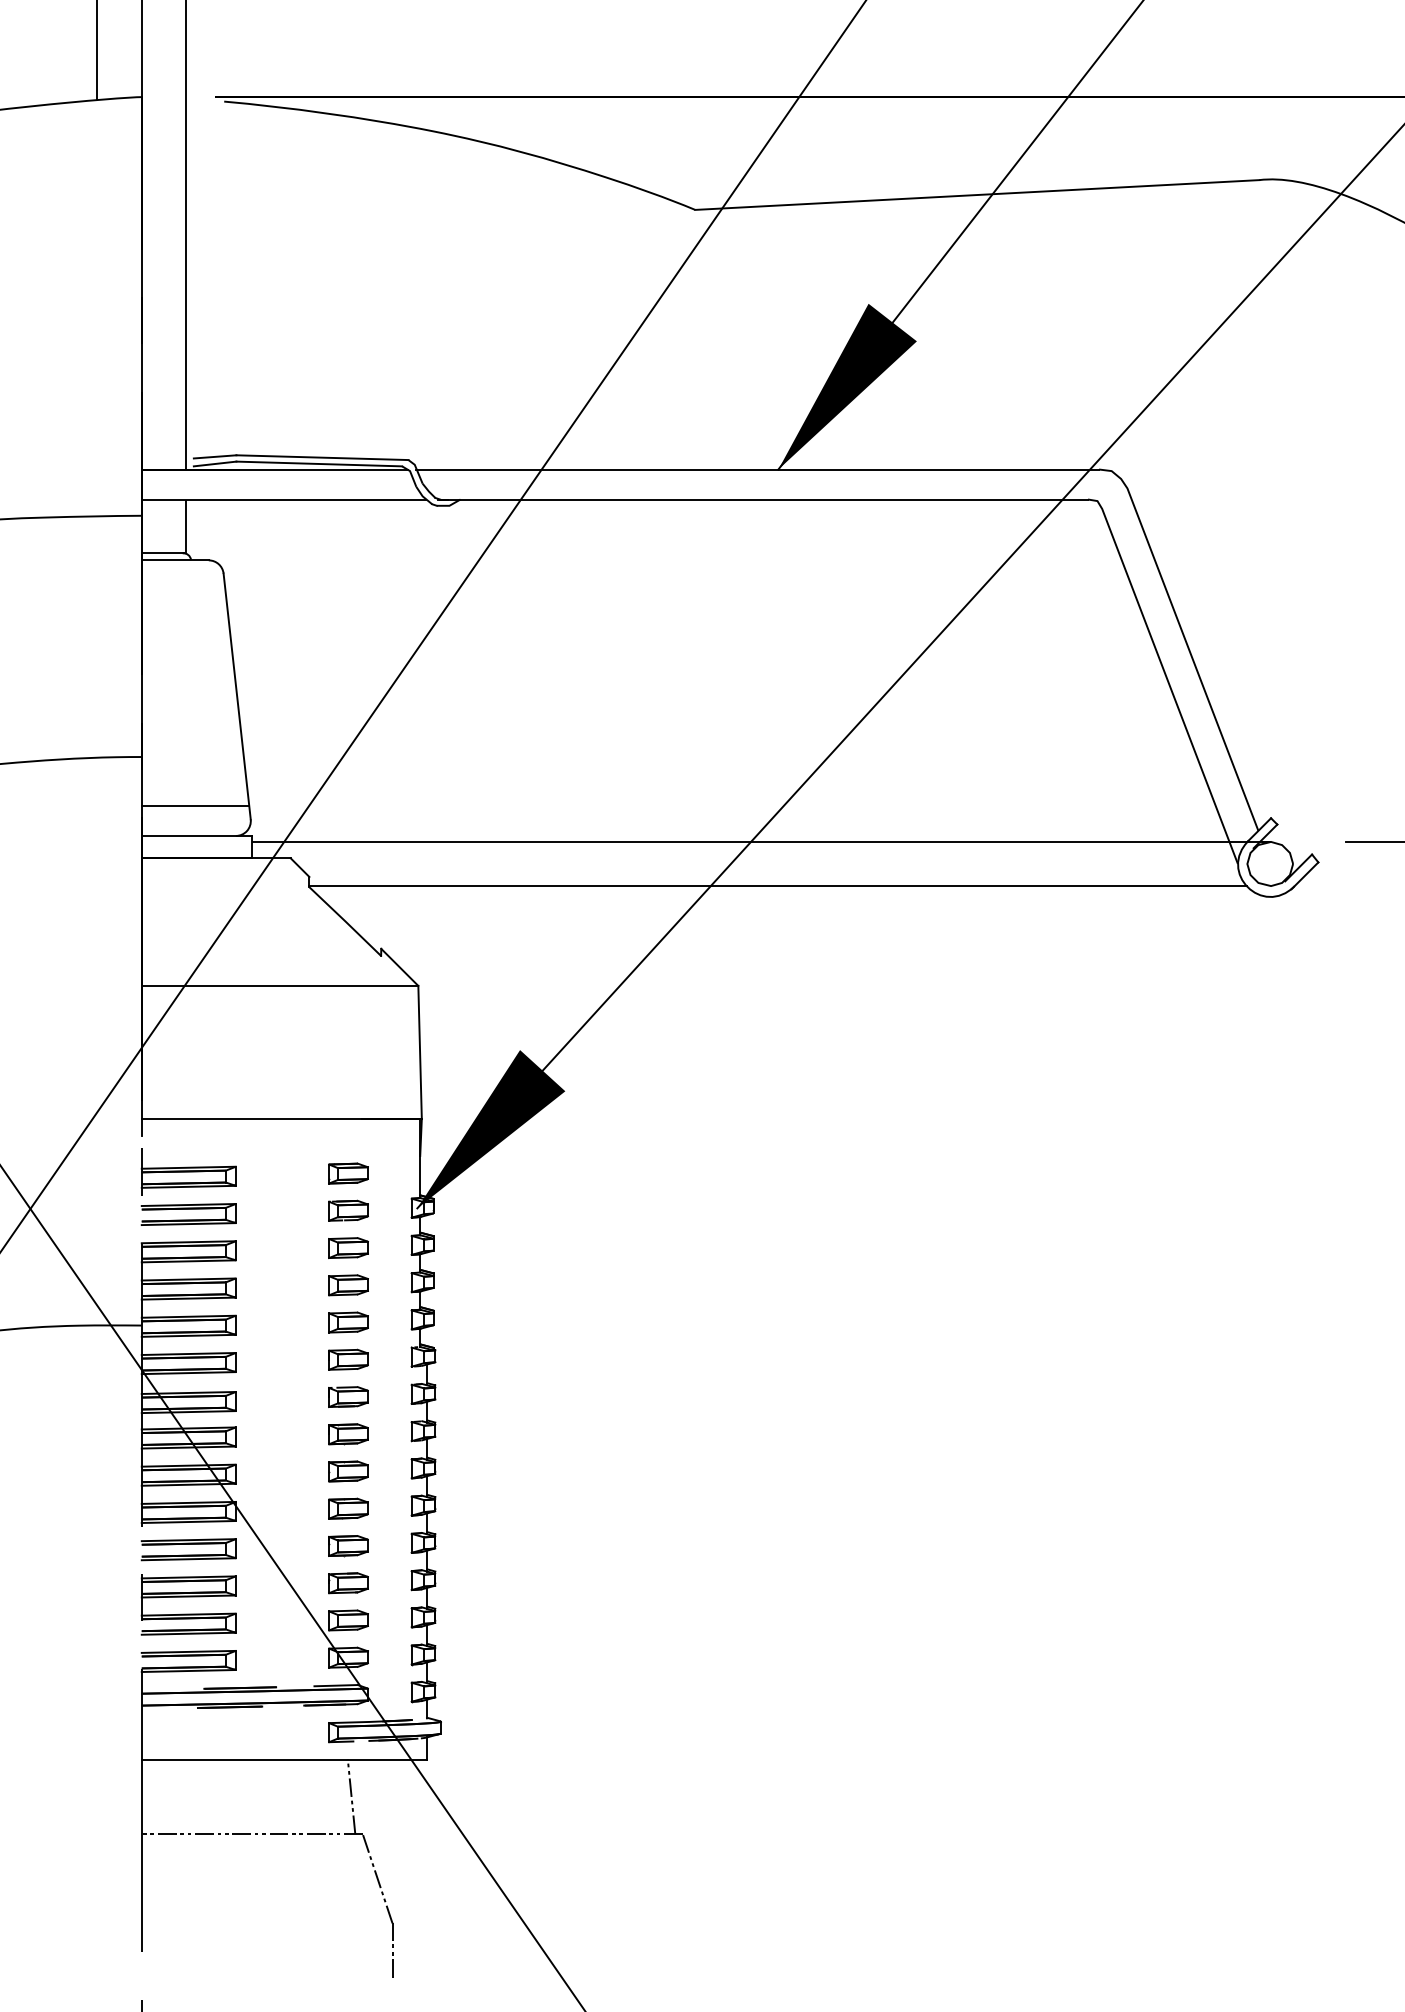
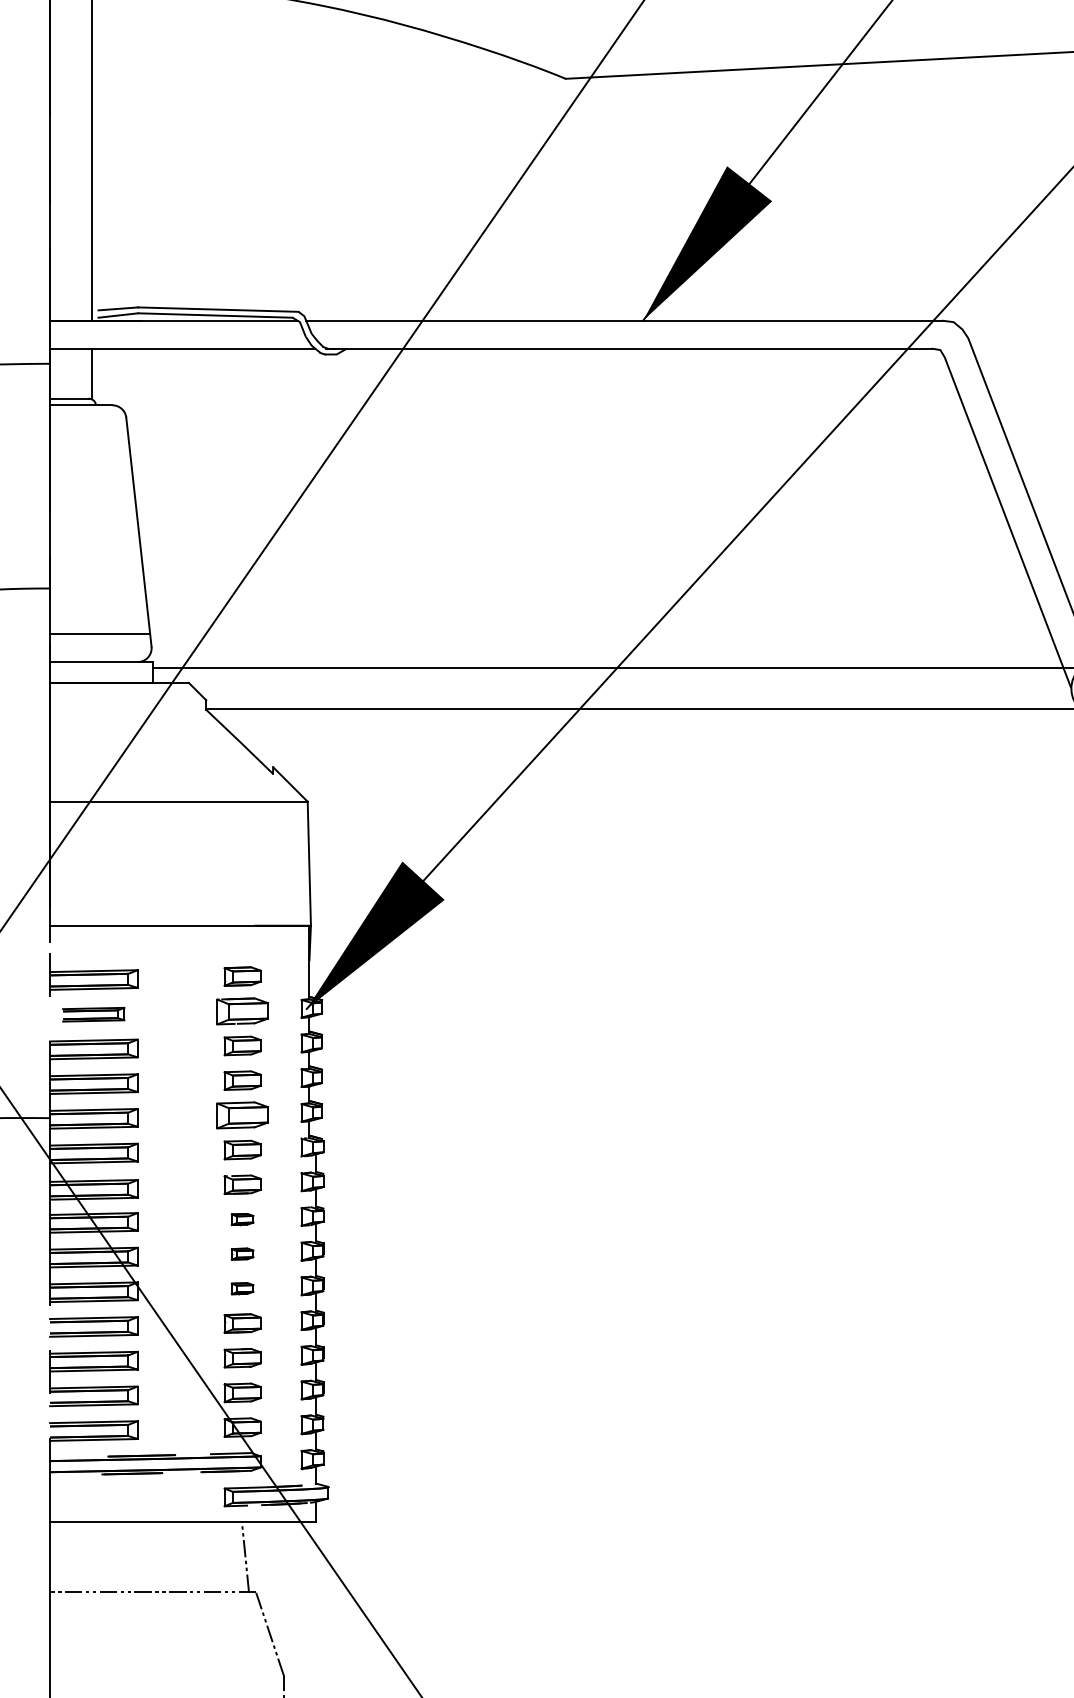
part: (348, 1210) -> (242, 1010), size x1.4
part: (188, 1214) -> (93, 1014), size x0.7
part: (348, 1322) -> (242, 1115), size x1.4
part: (348, 1434) -> (242, 1219), size x0.6
part: (348, 1471) -> (242, 1254), size x0.6
part: (348, 1508) -> (242, 1288), size x0.6

